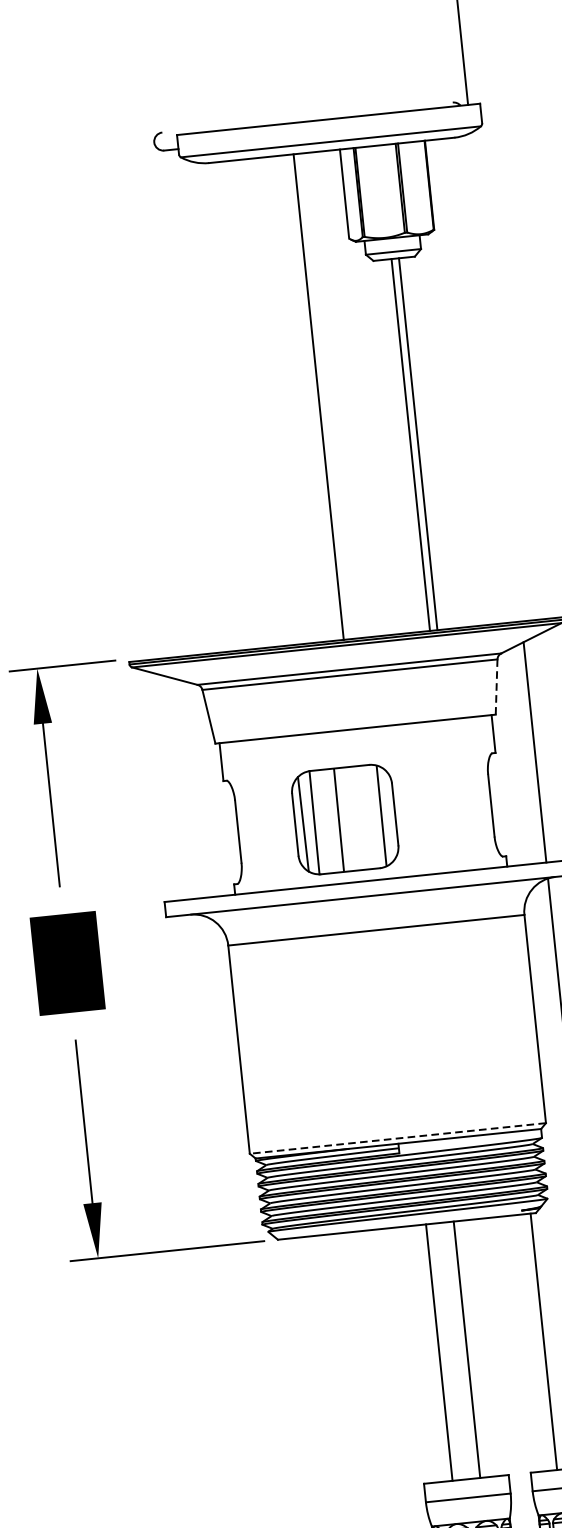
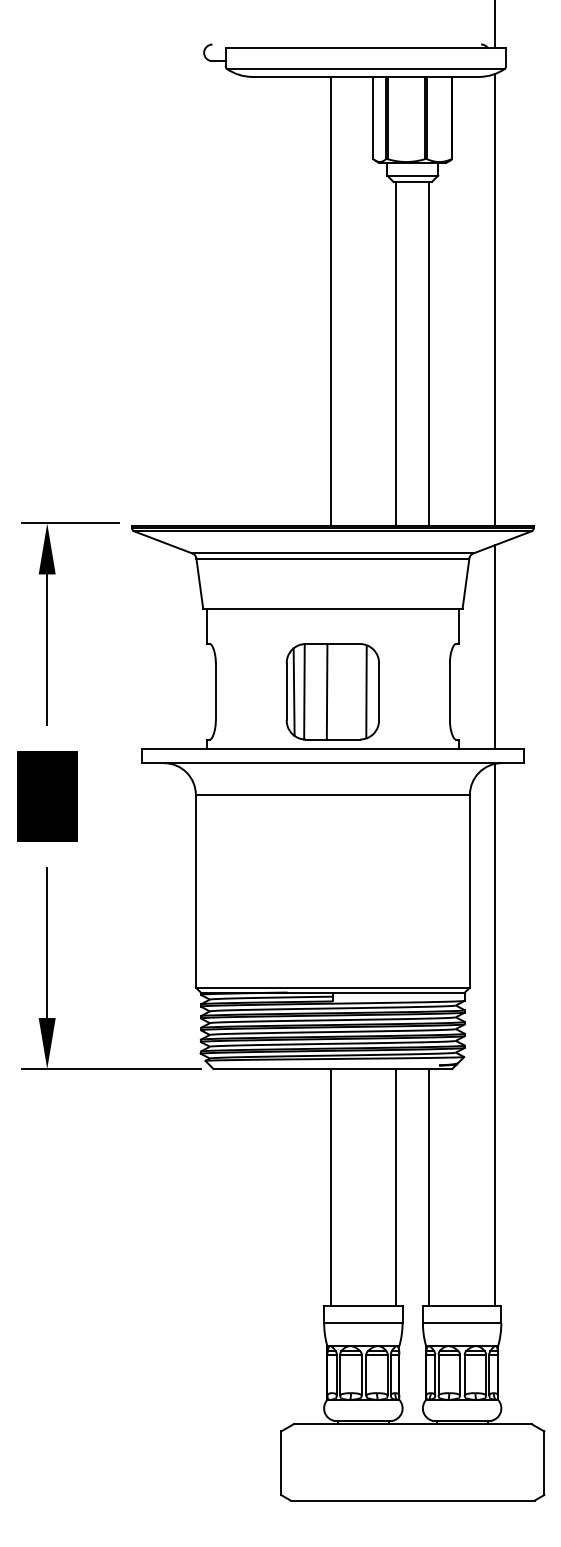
line: (495, 377) -> (494, 300), added
line: (418, 444) -> (396, 354), moved
line: (411, 445) -> (429, 354), moved
line: (497, 686) -> (466, 583), dashed -> solid
part: (344, 819) -> (332, 691), moved
line: (397, 1138) -> (332, 987), dashed -> solid
line: (544, 1341) -> (429, 1187), moved
line: (467, 1349) -> (396, 1187), moved
line: (439, 1352) -> (330, 1187), moved

